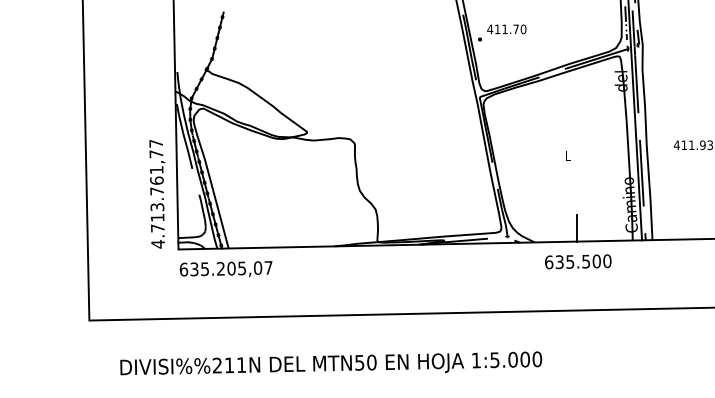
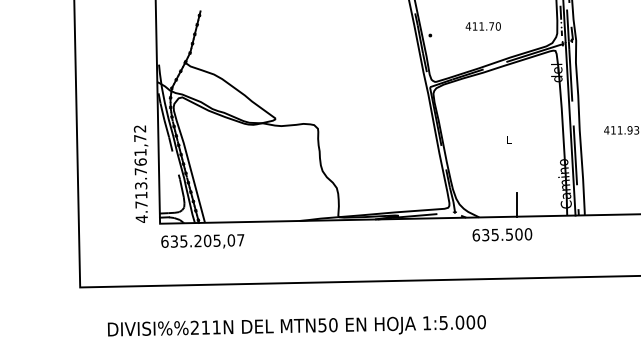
text: (505, 29) -> (482, 26), moved
text: (155, 143) -> (139, 128), 4.713.761,77 -> 4.713.761,72
text: (578, 261) -> (502, 234), moved

